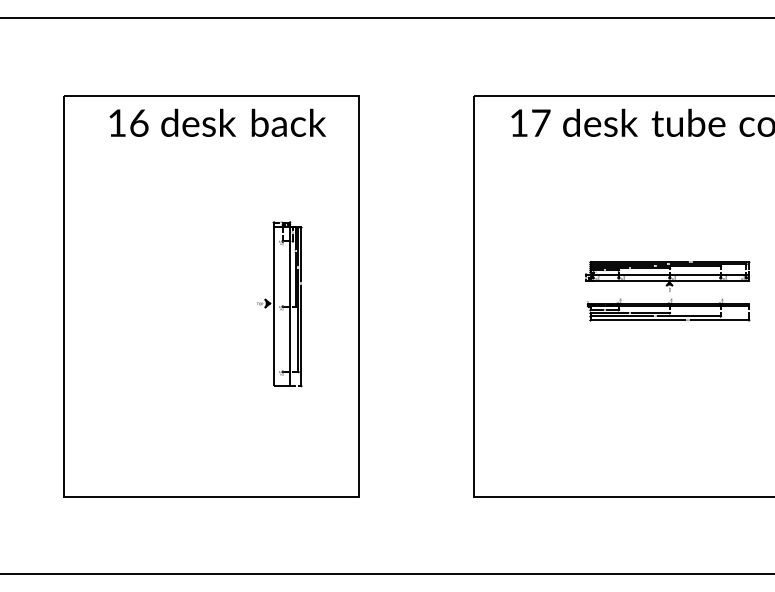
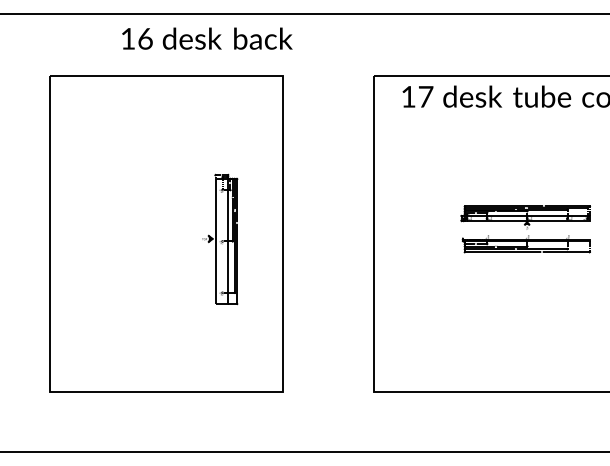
text: (217, 122) -> (207, 38), moved

